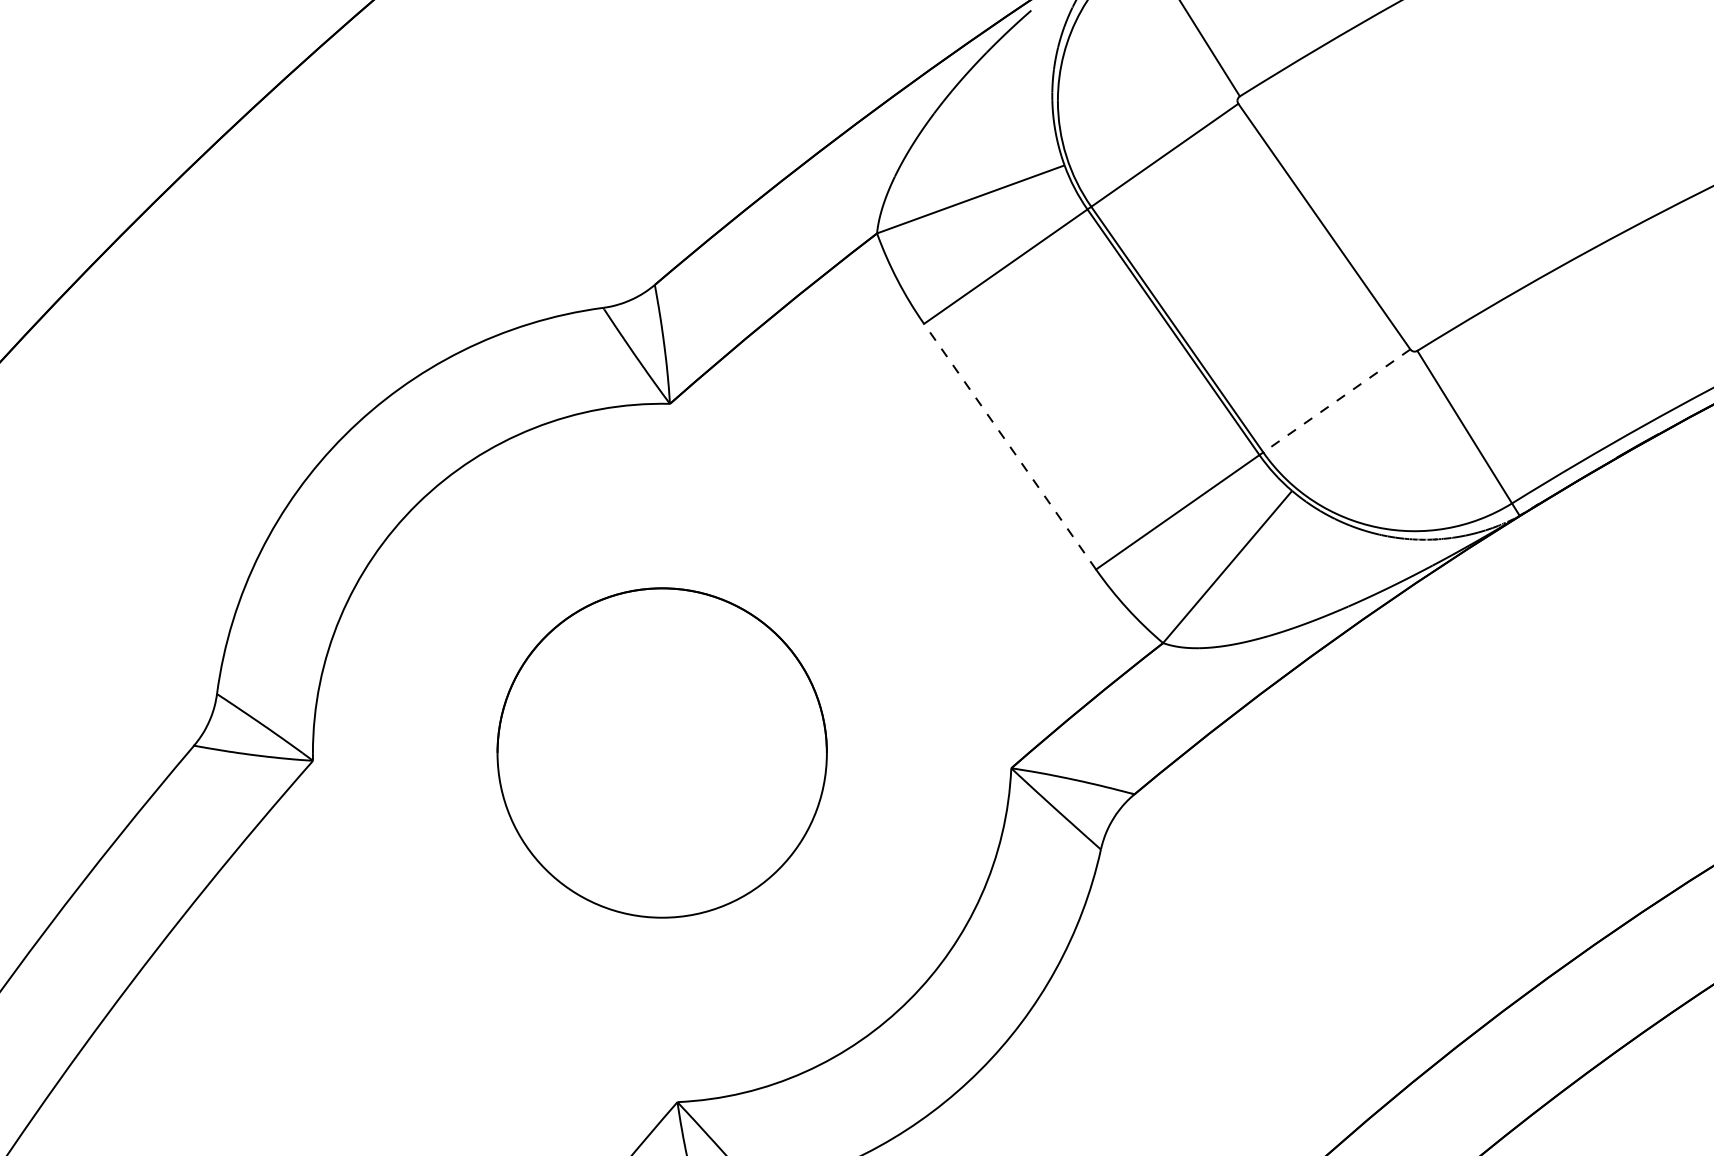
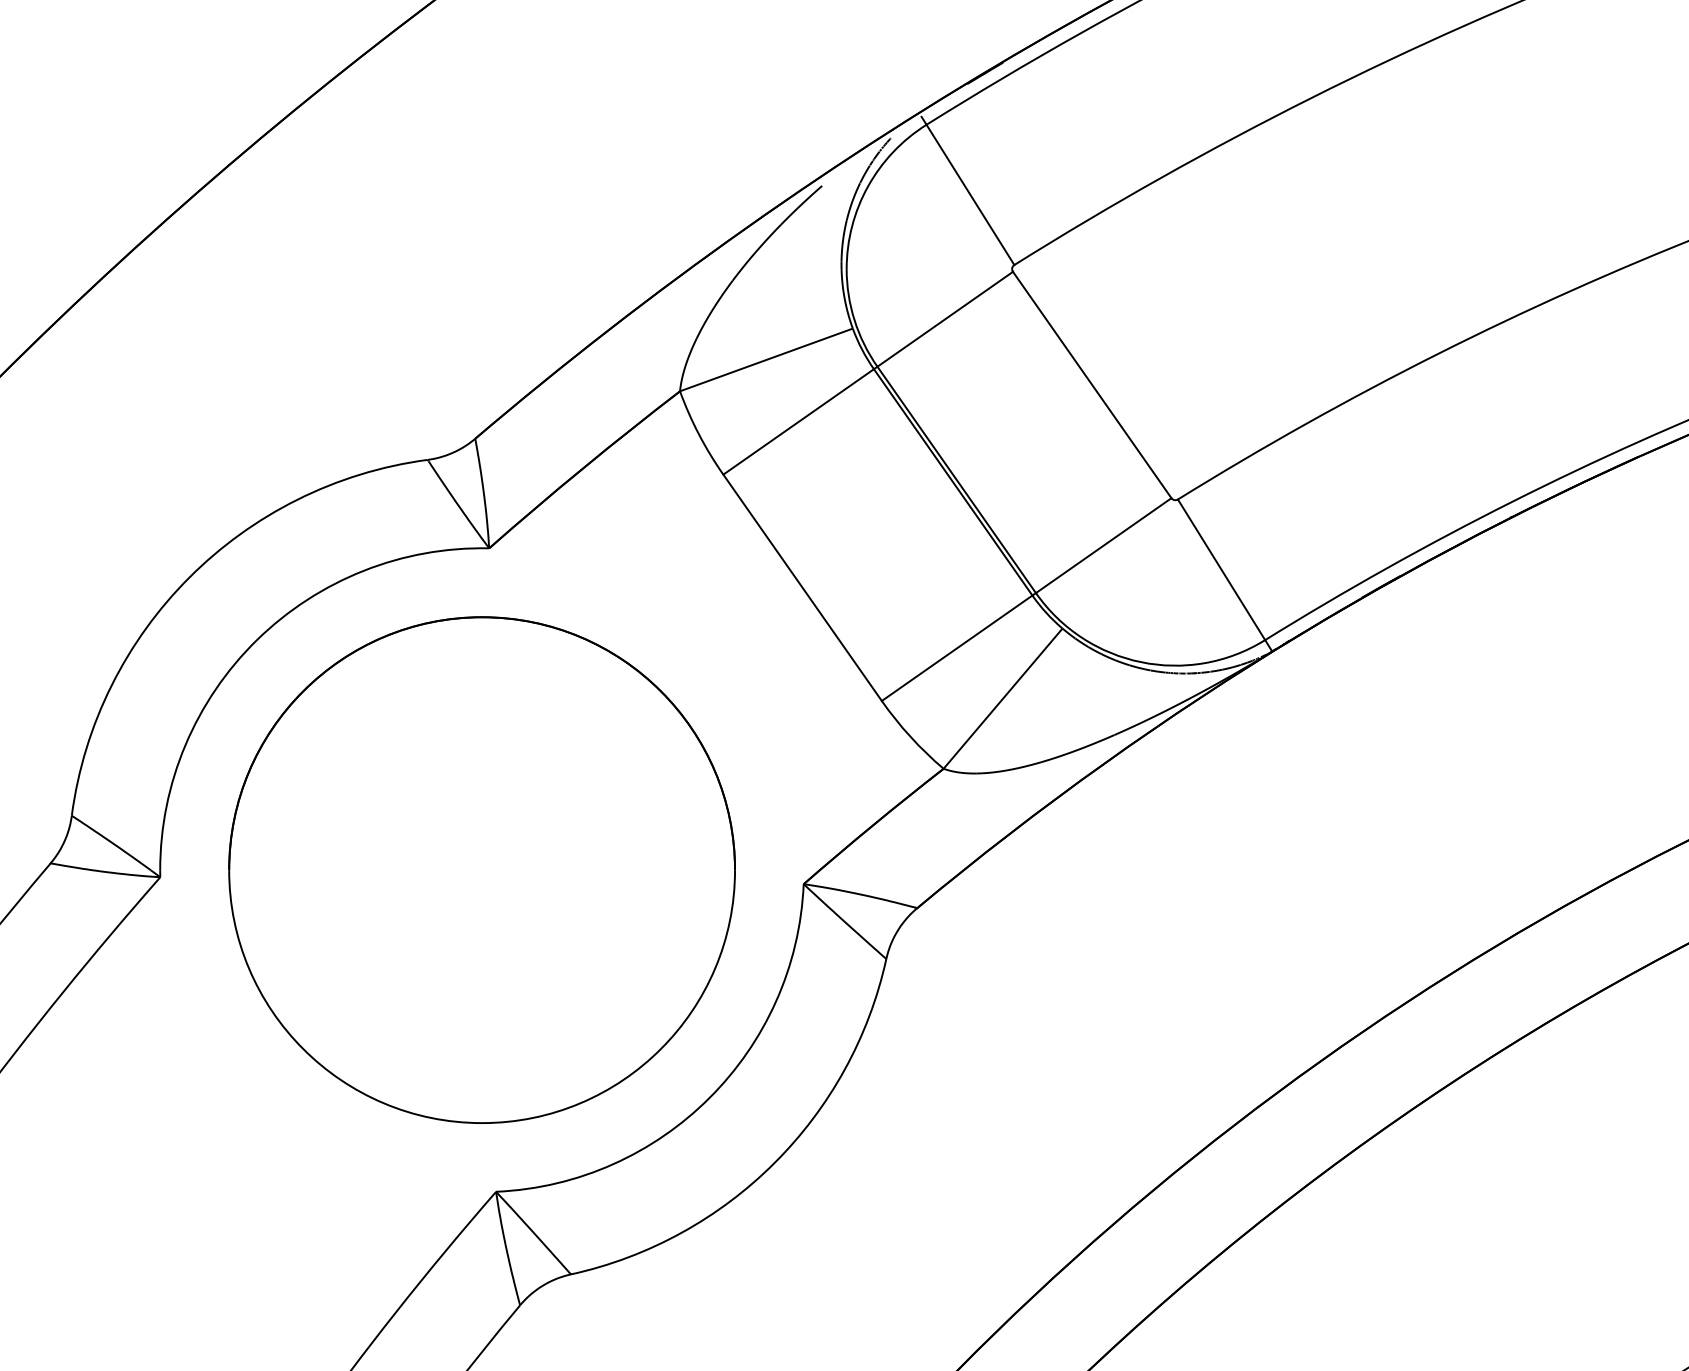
line: (1336, 400) -> (1103, 545), dashed -> solid
line: (1009, 446) -> (802, 587), dashed -> solid
part: (661, 752) -> (481, 869), size x1.67

